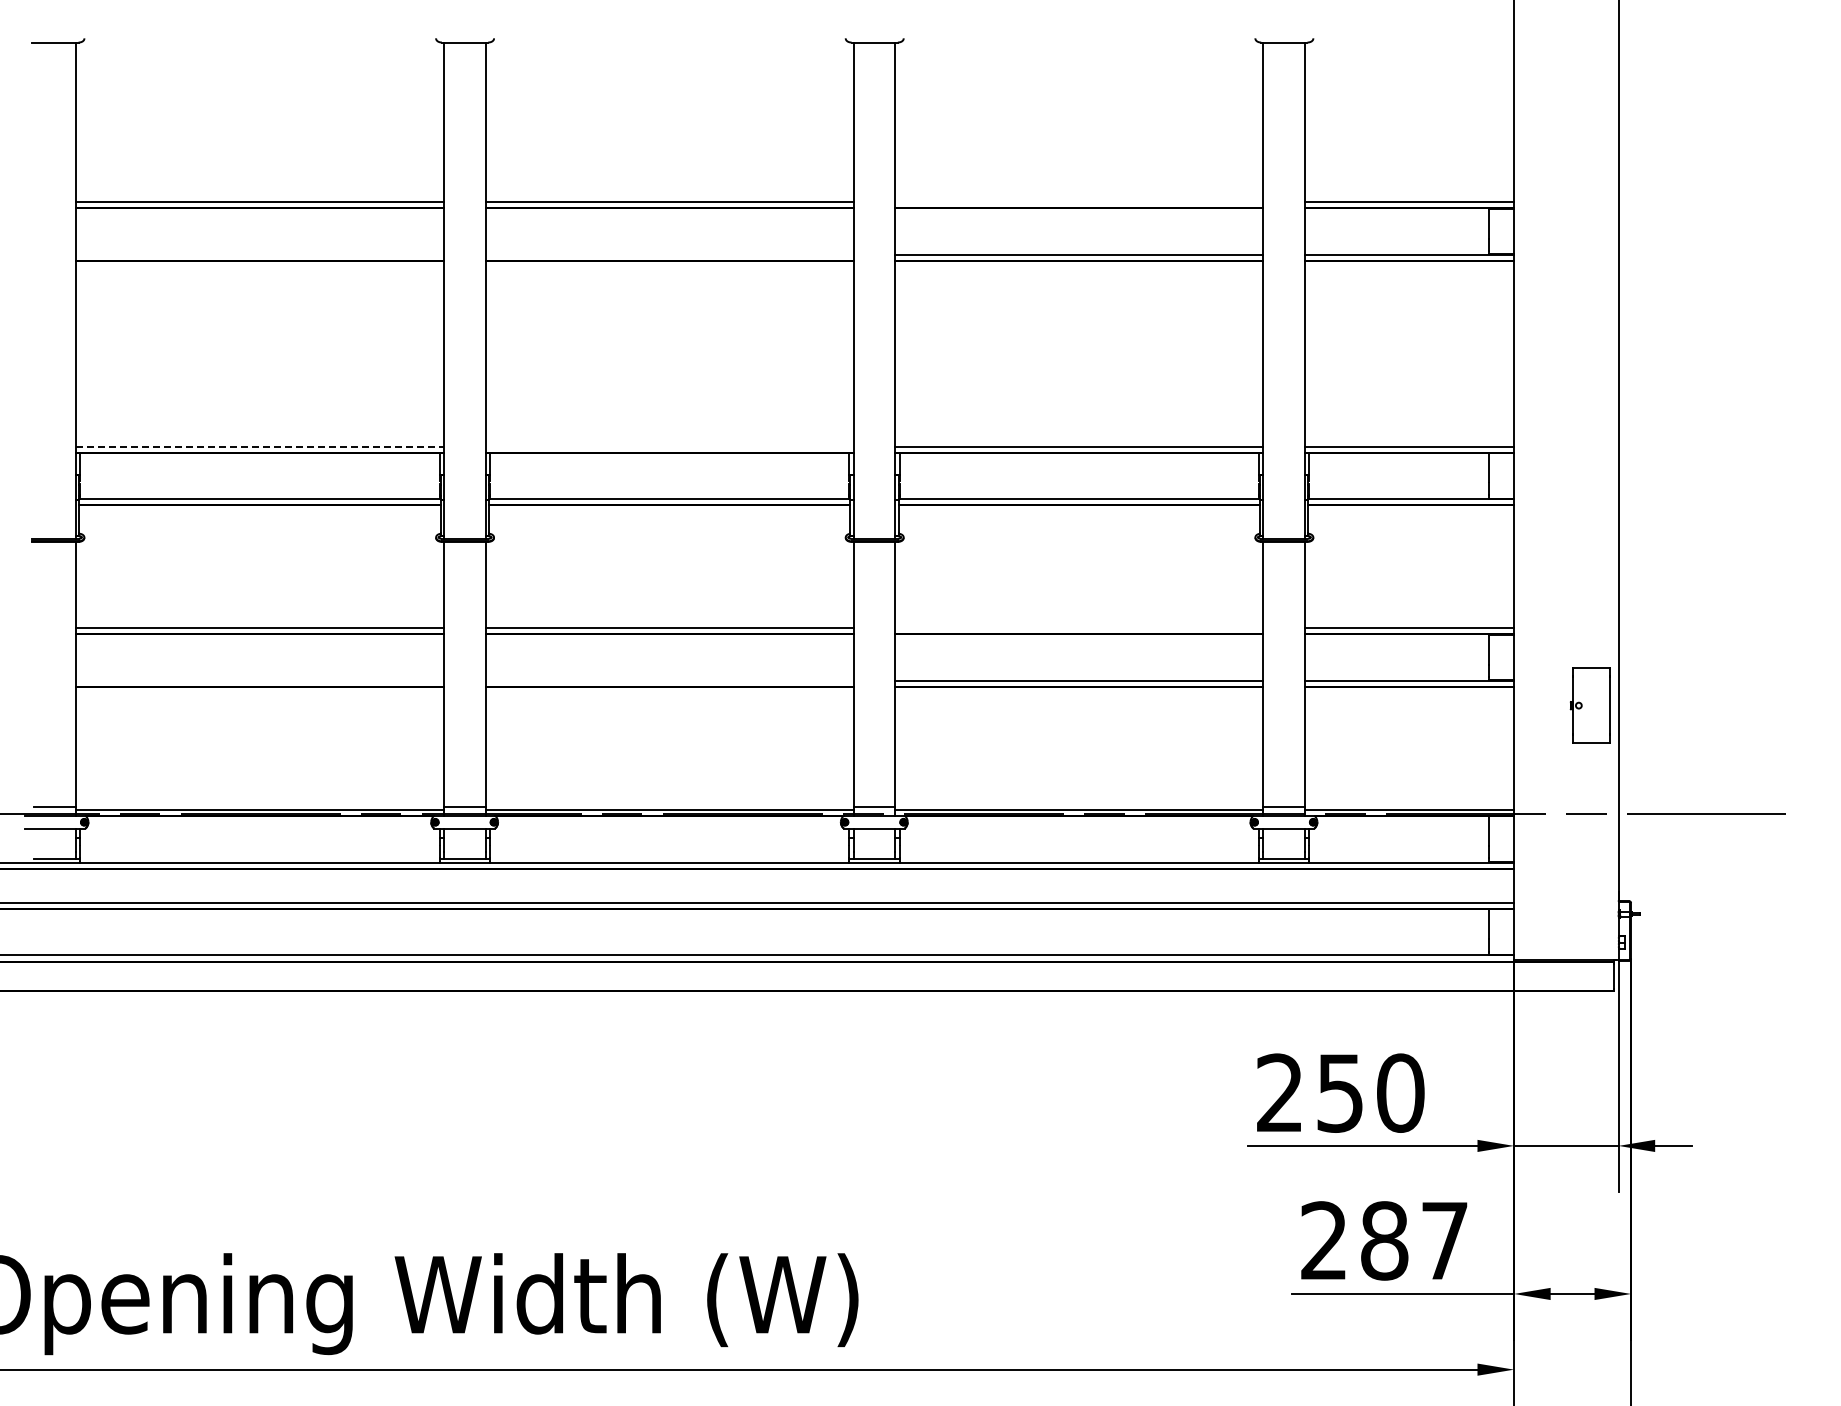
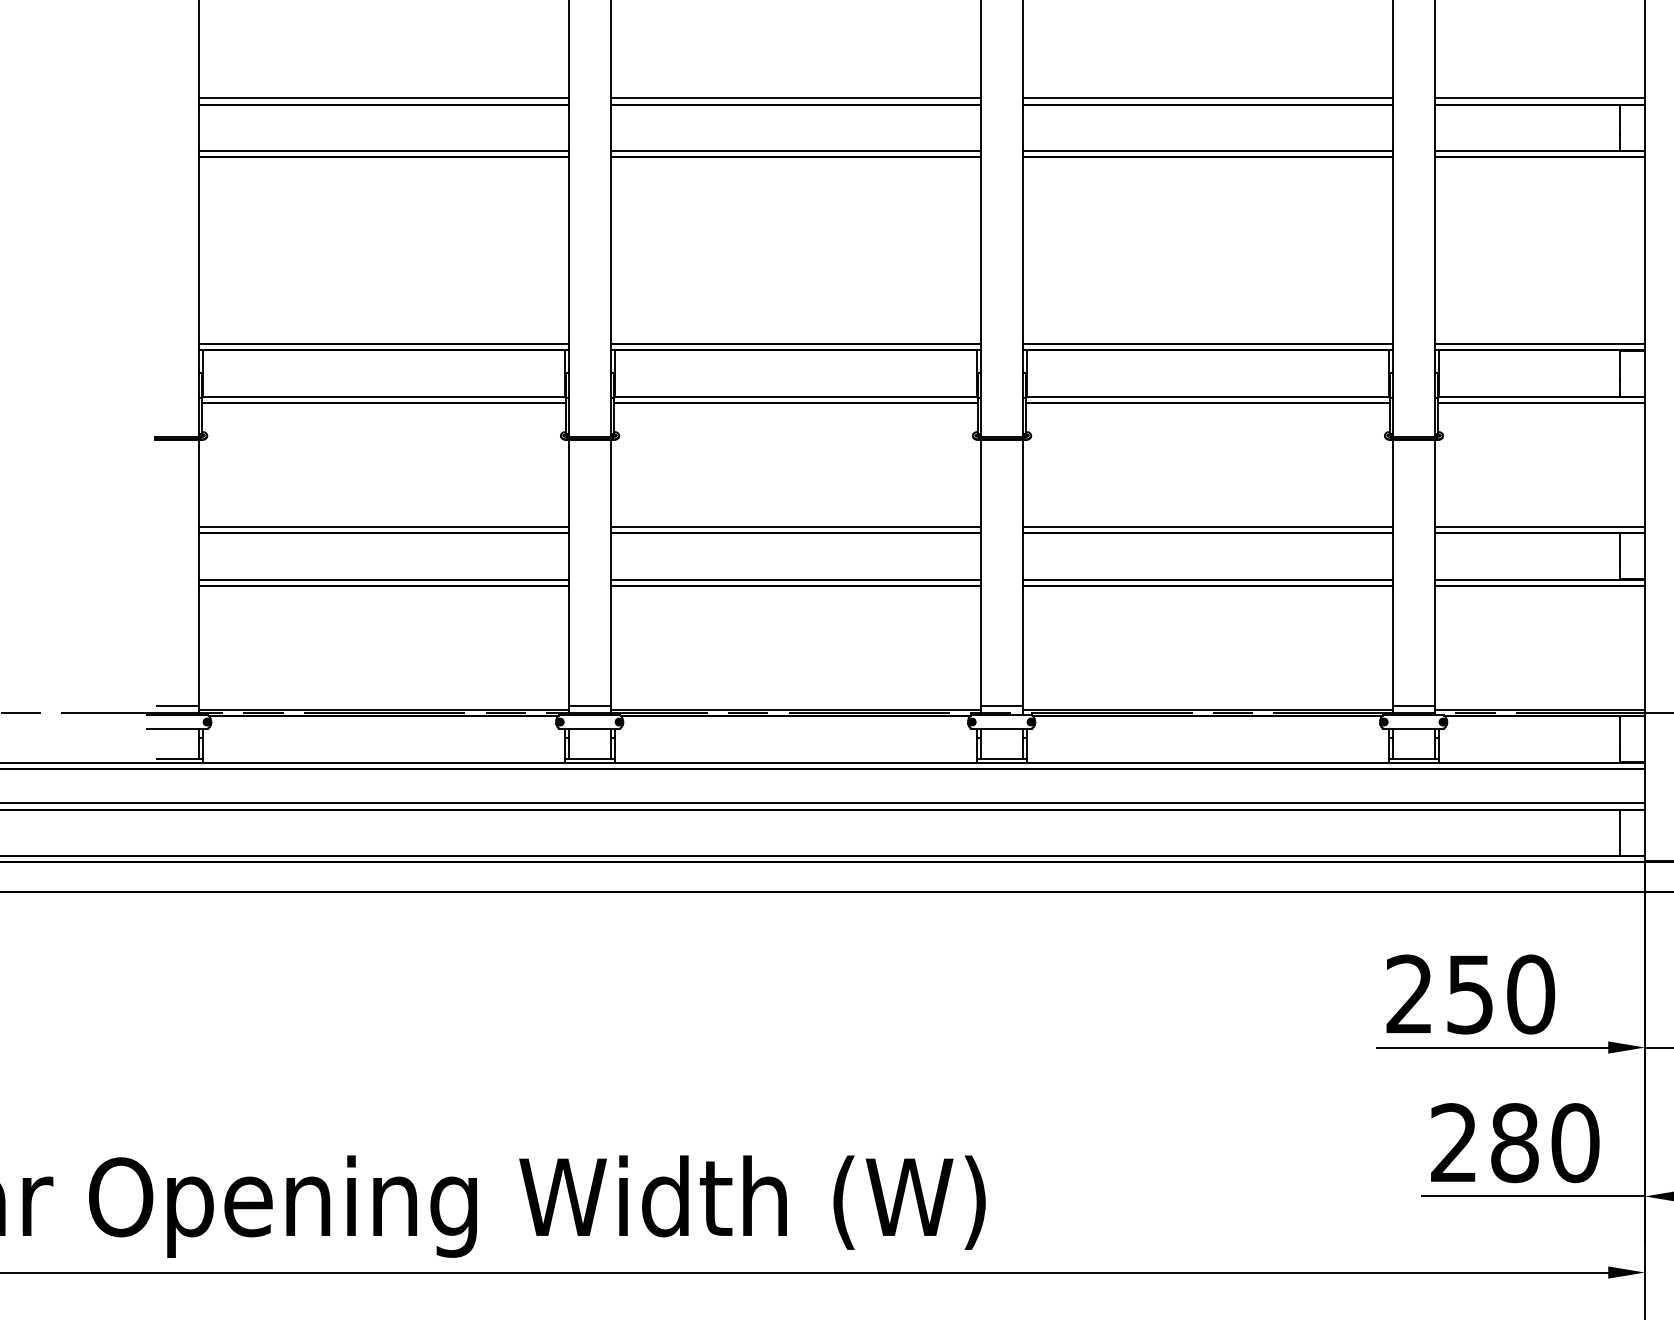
line: (1079, 202) -> (1207, 98), added
line: (259, 254) -> (383, 151), added
line: (669, 254) -> (795, 151), added
line: (260, 446) -> (384, 344), dashed -> solid
line: (669, 446) -> (795, 344), added
line: (1079, 628) -> (1207, 527), added
line: (259, 680) -> (383, 579), added
line: (669, 680) -> (795, 579), added
text: (1444, 1240) -> (1575, 1142), 287 -> 280

